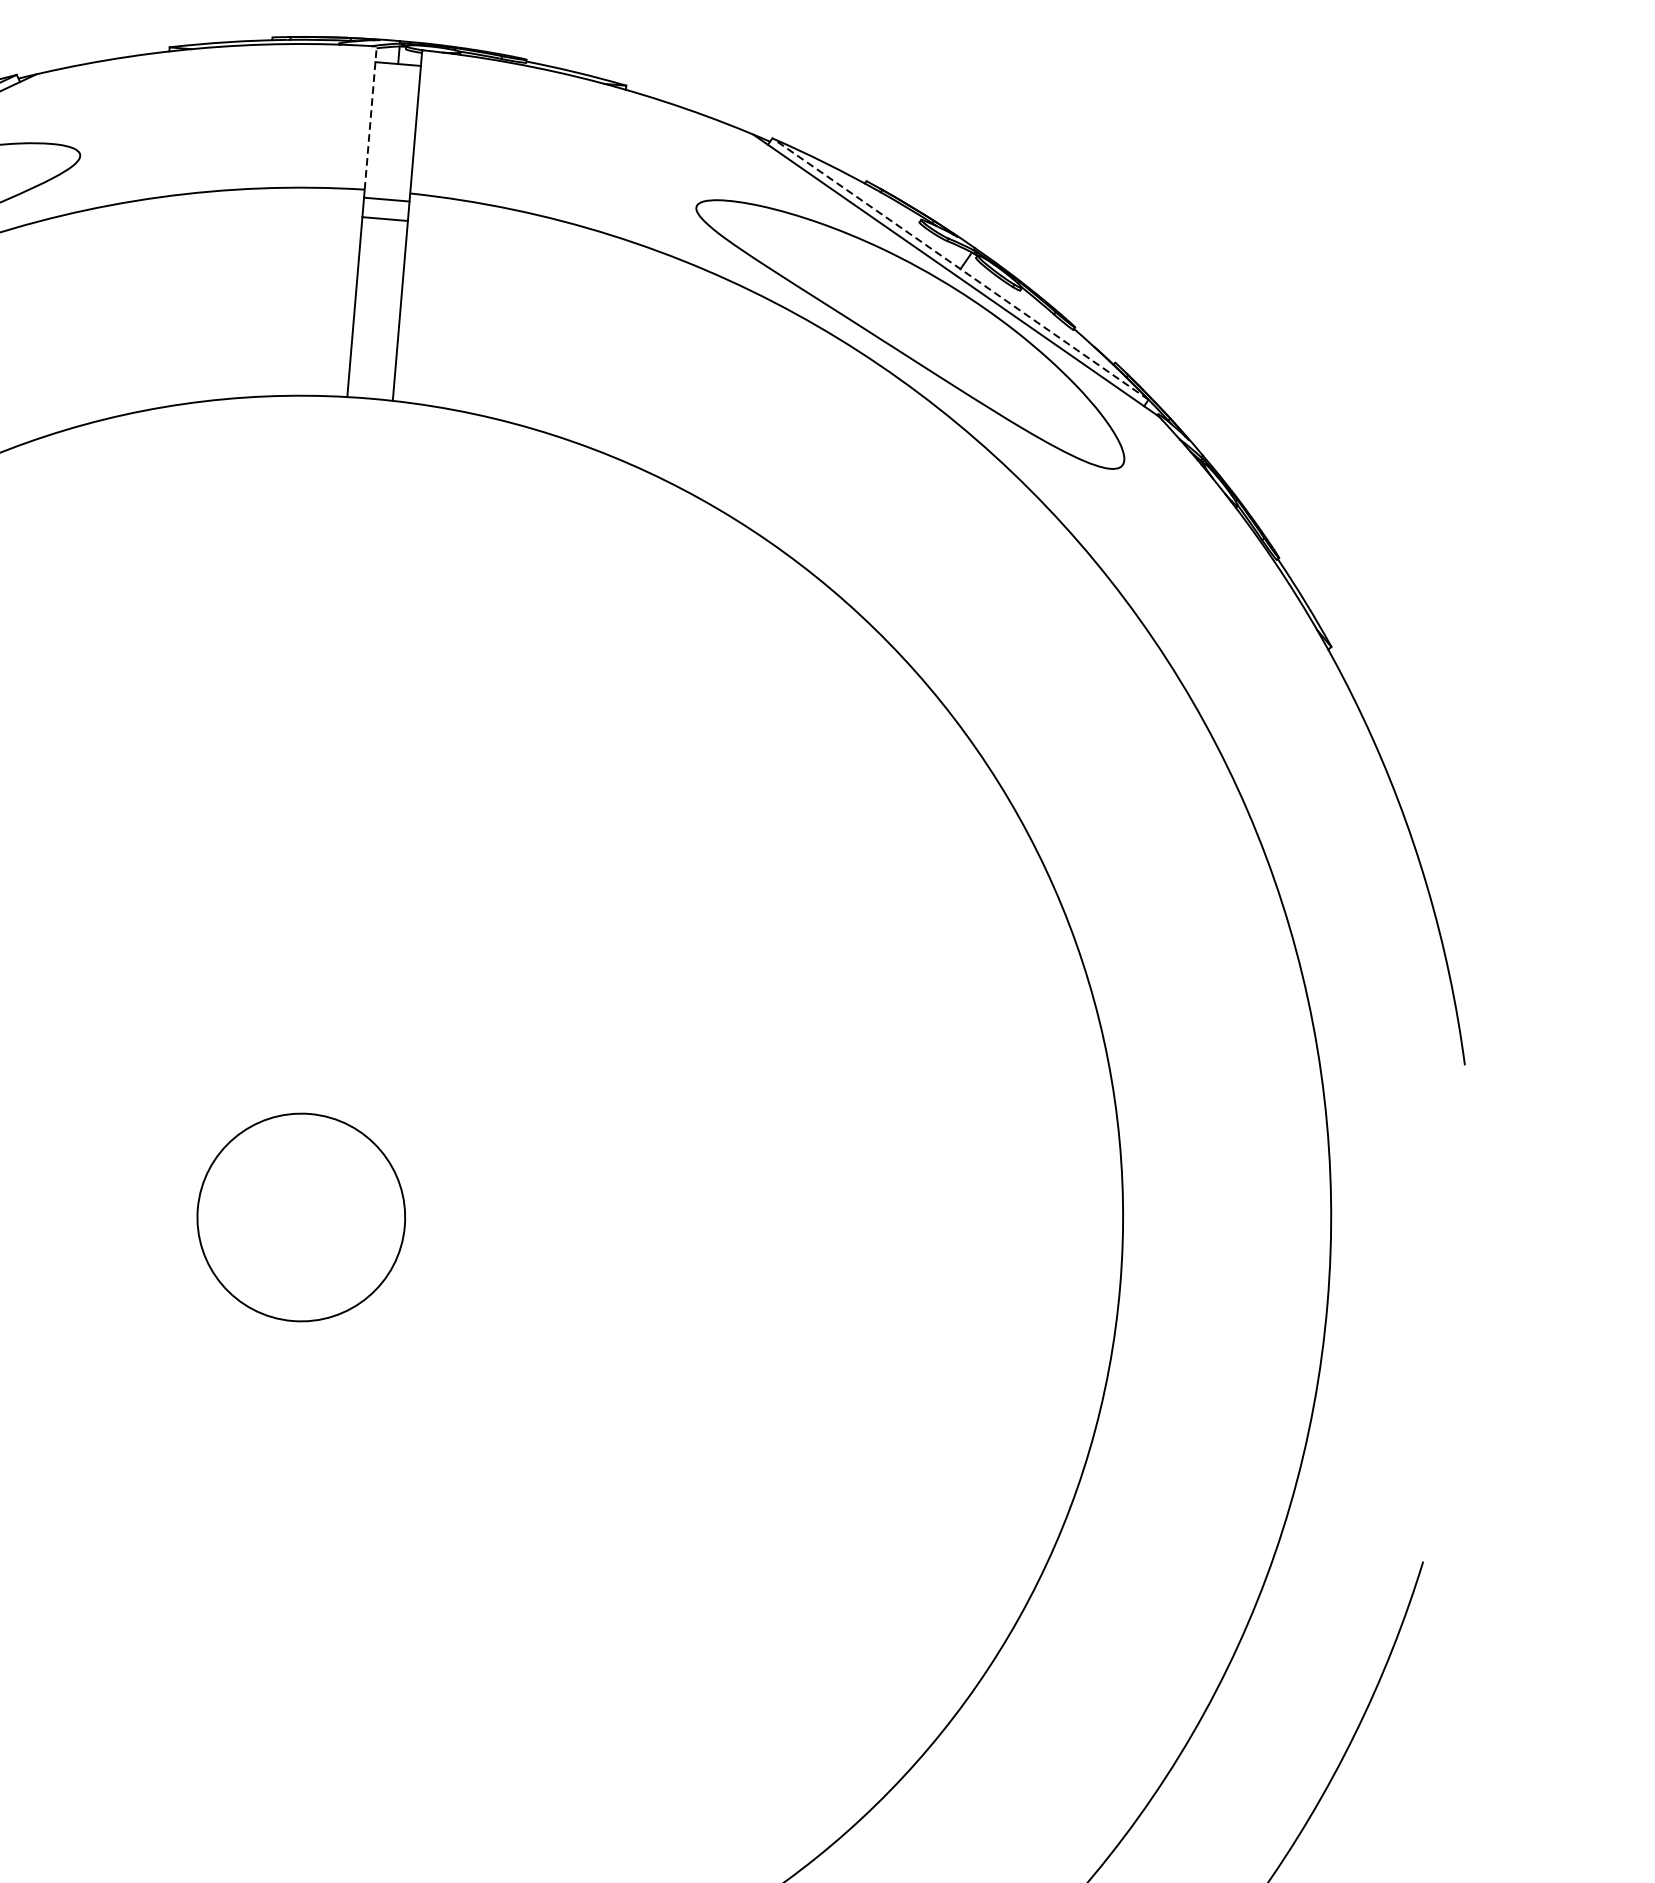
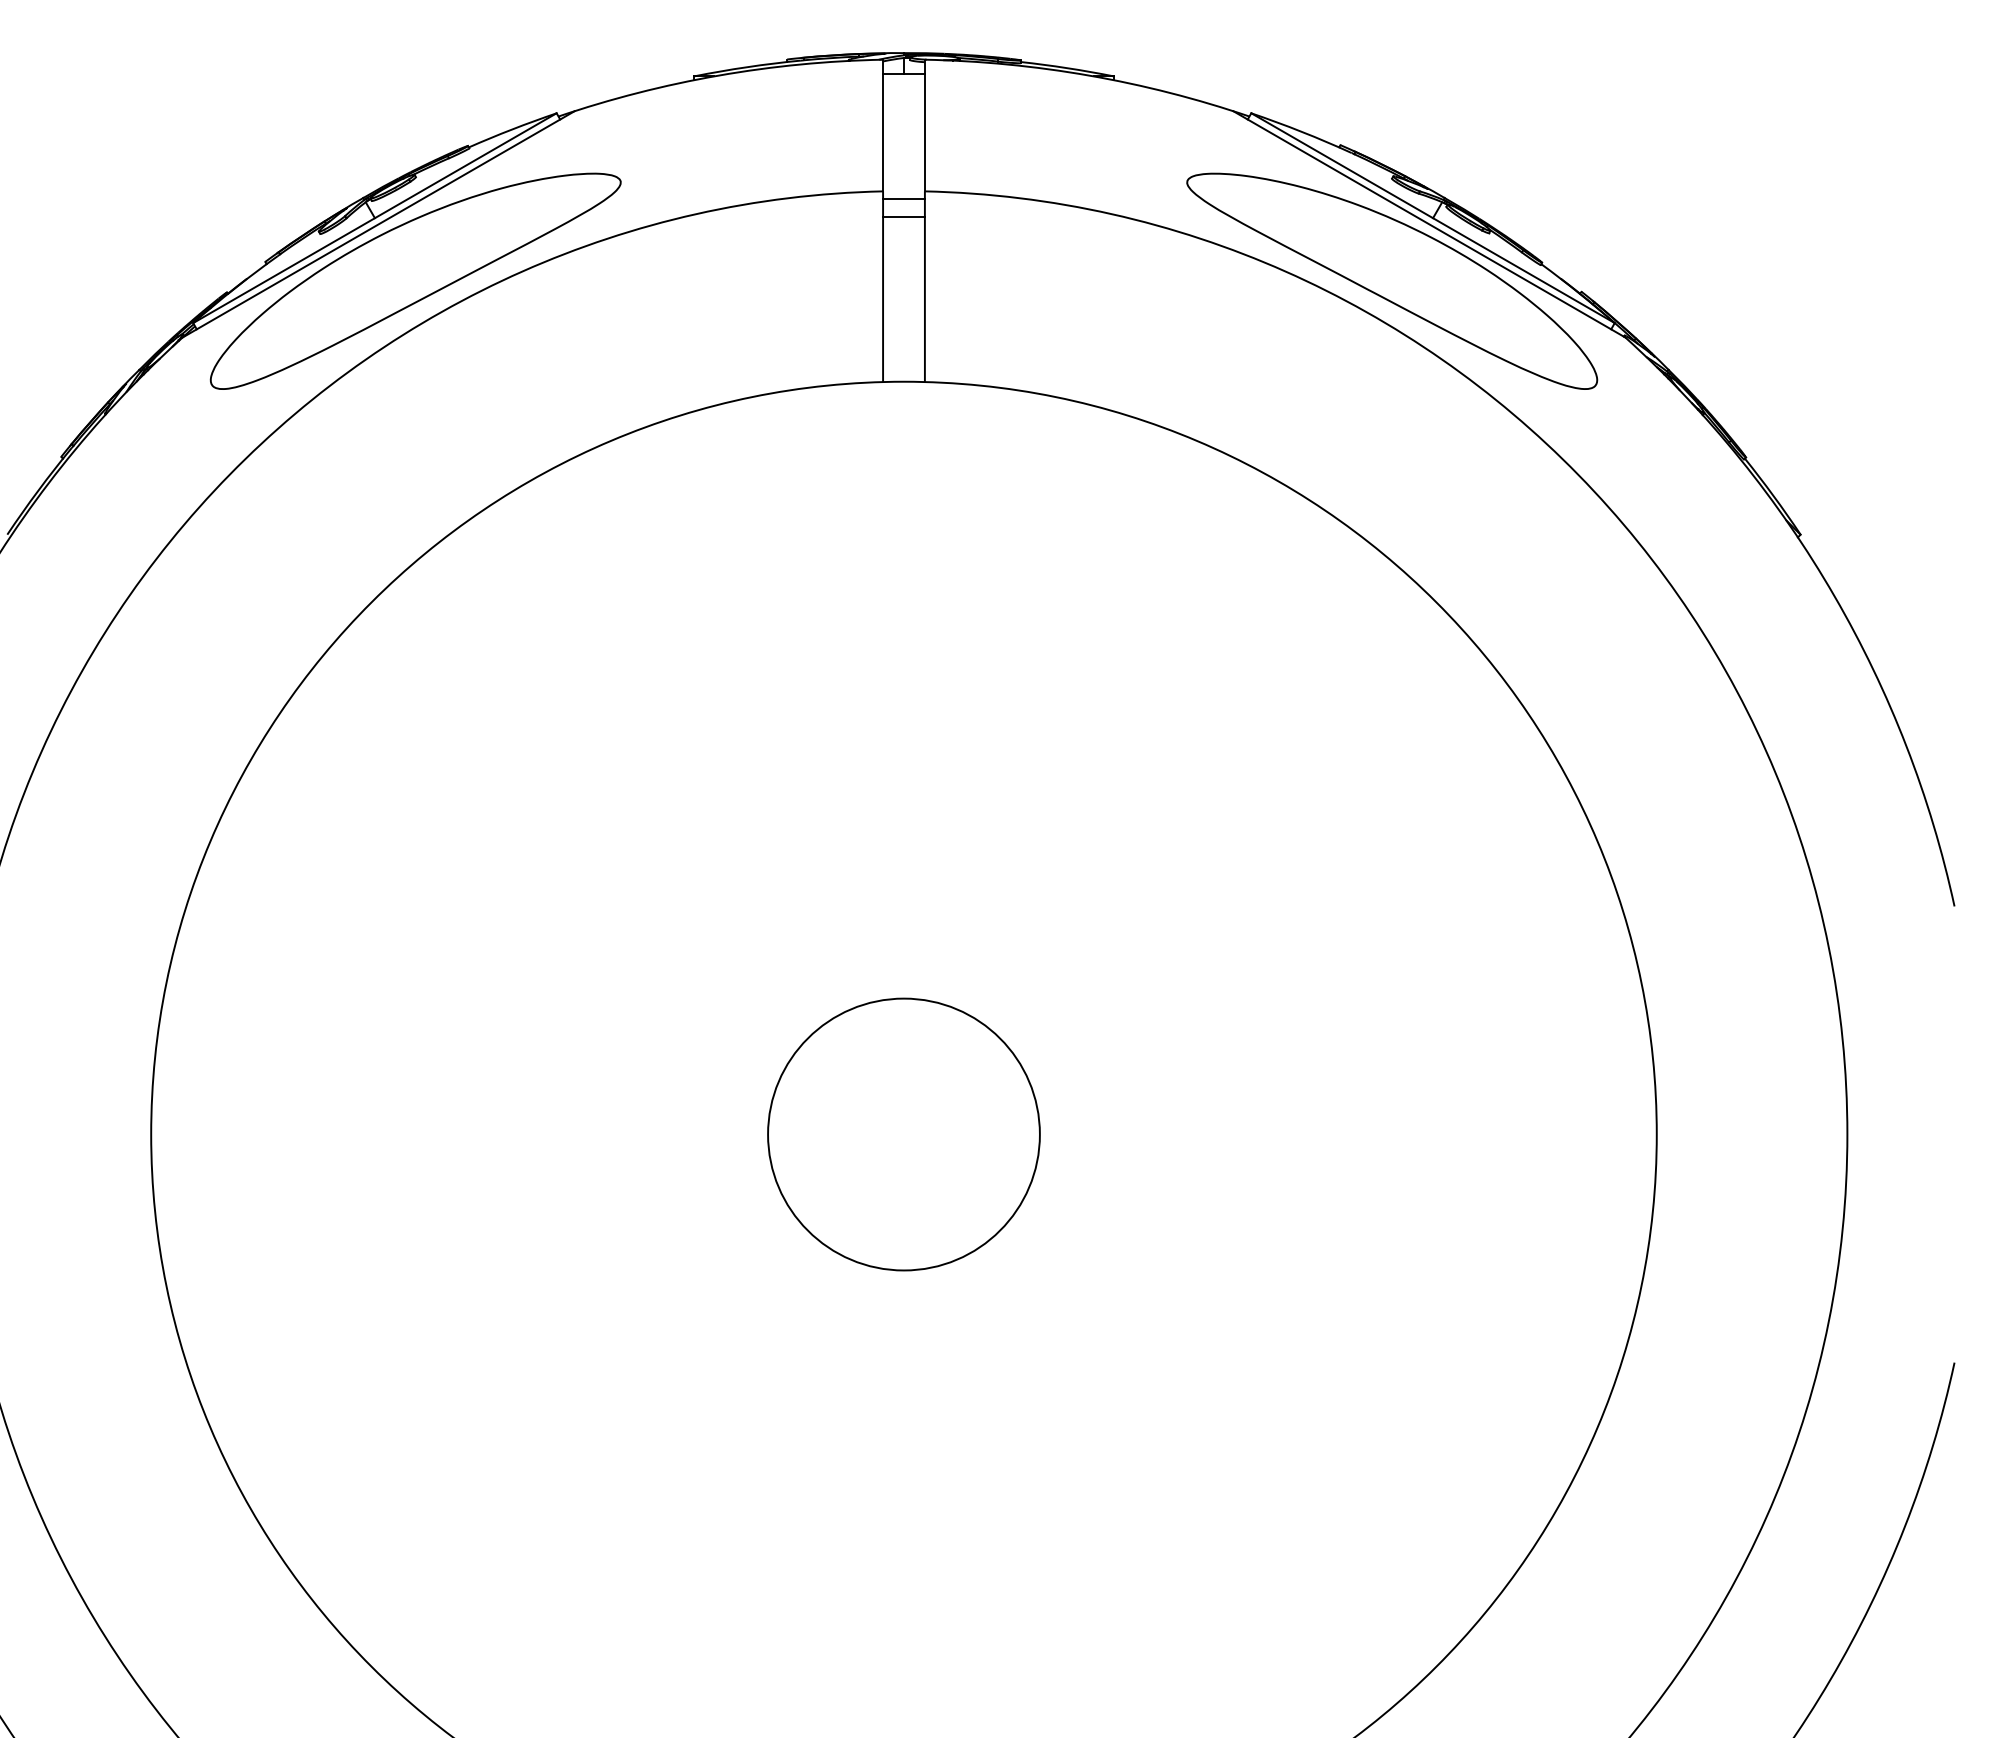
line: (371, 118) -> (883, 125), dashed -> solid
line: (960, 269) -> (1433, 218), dashed -> solid
circle: (300, 1217) -> (903, 1134), size x1.43

